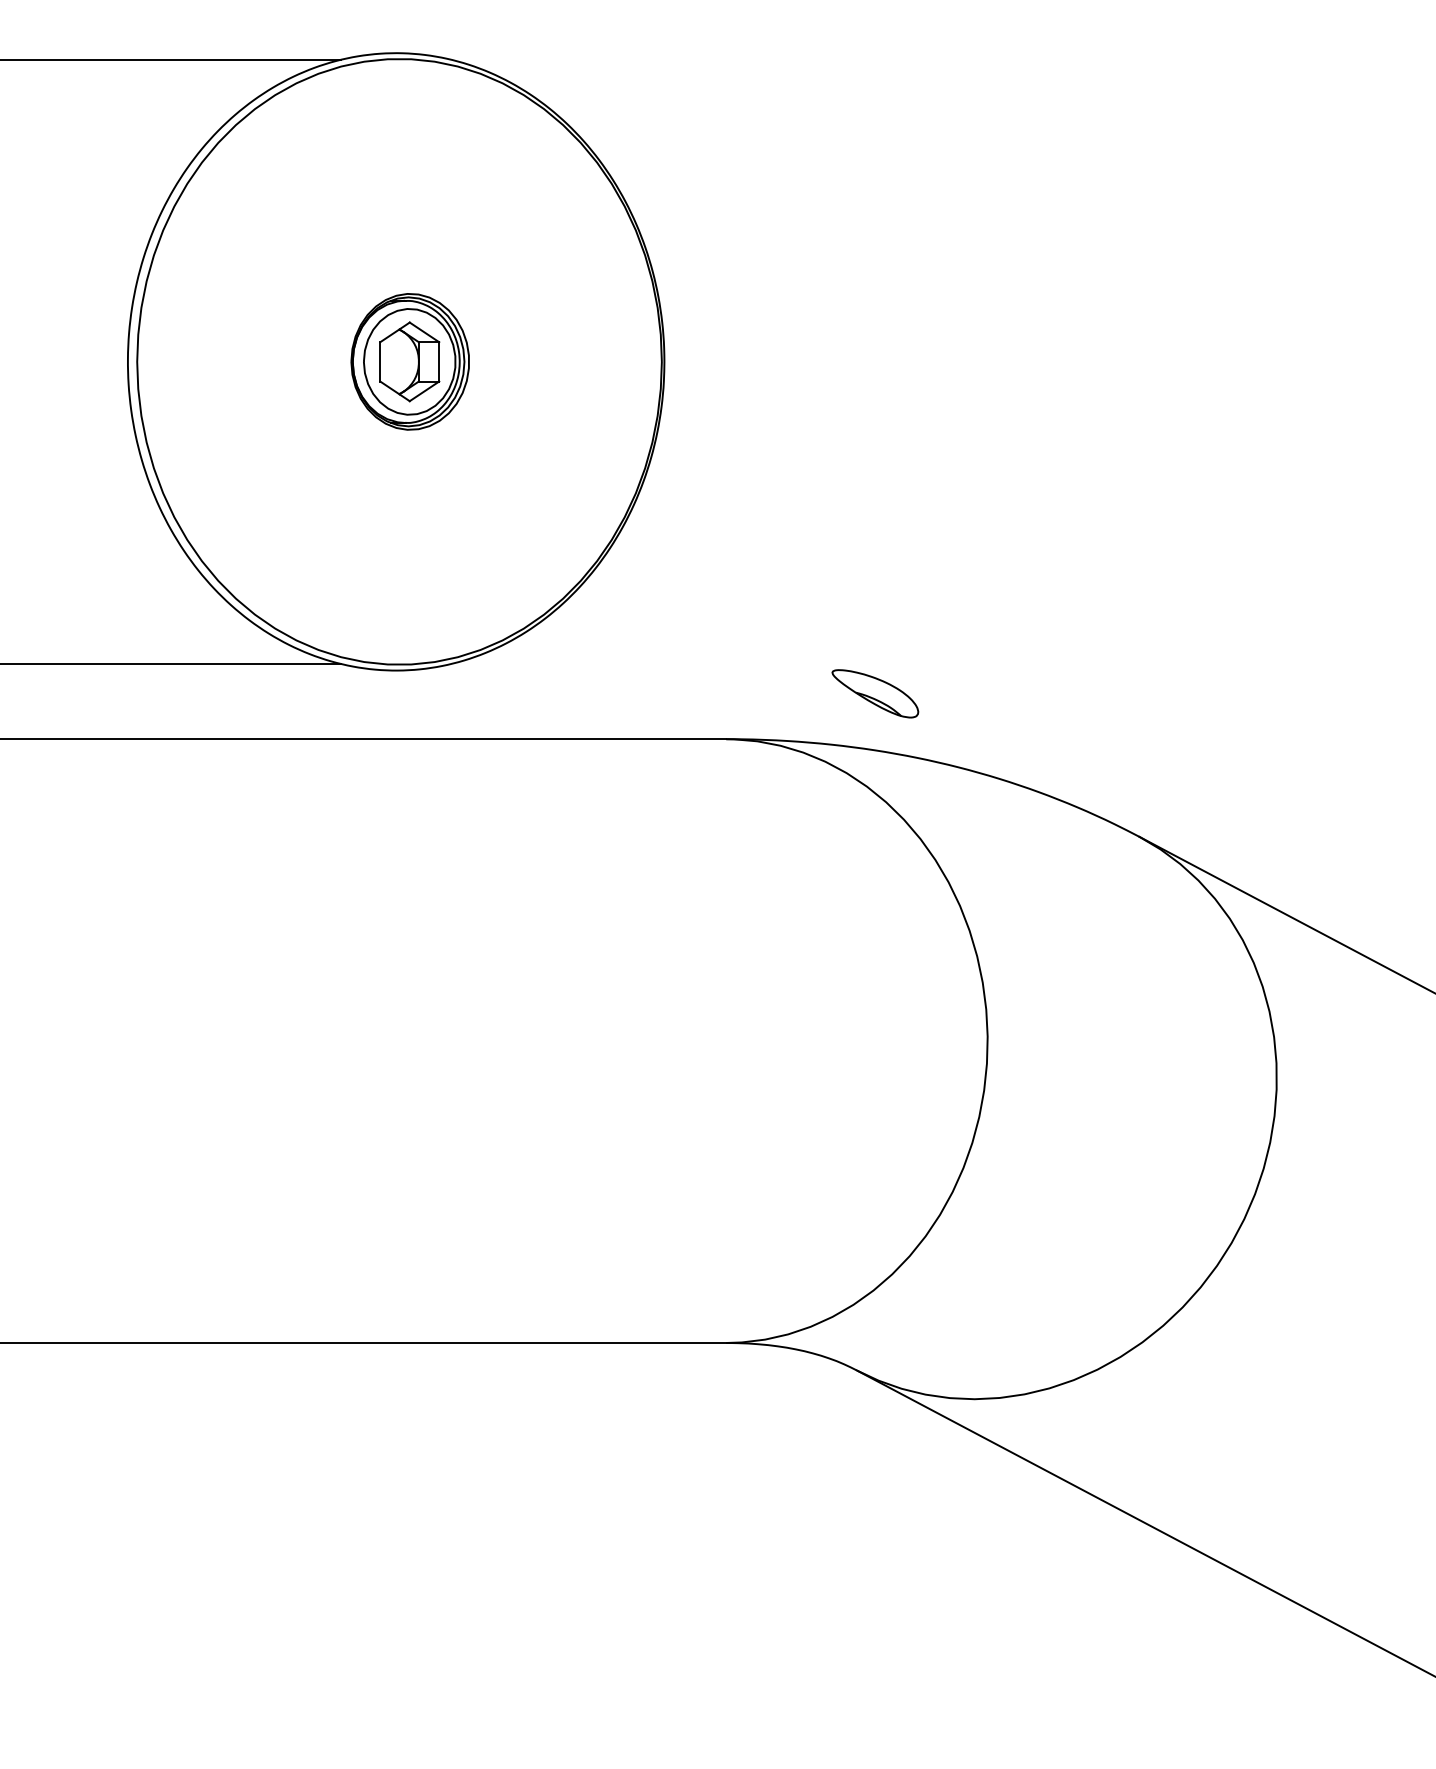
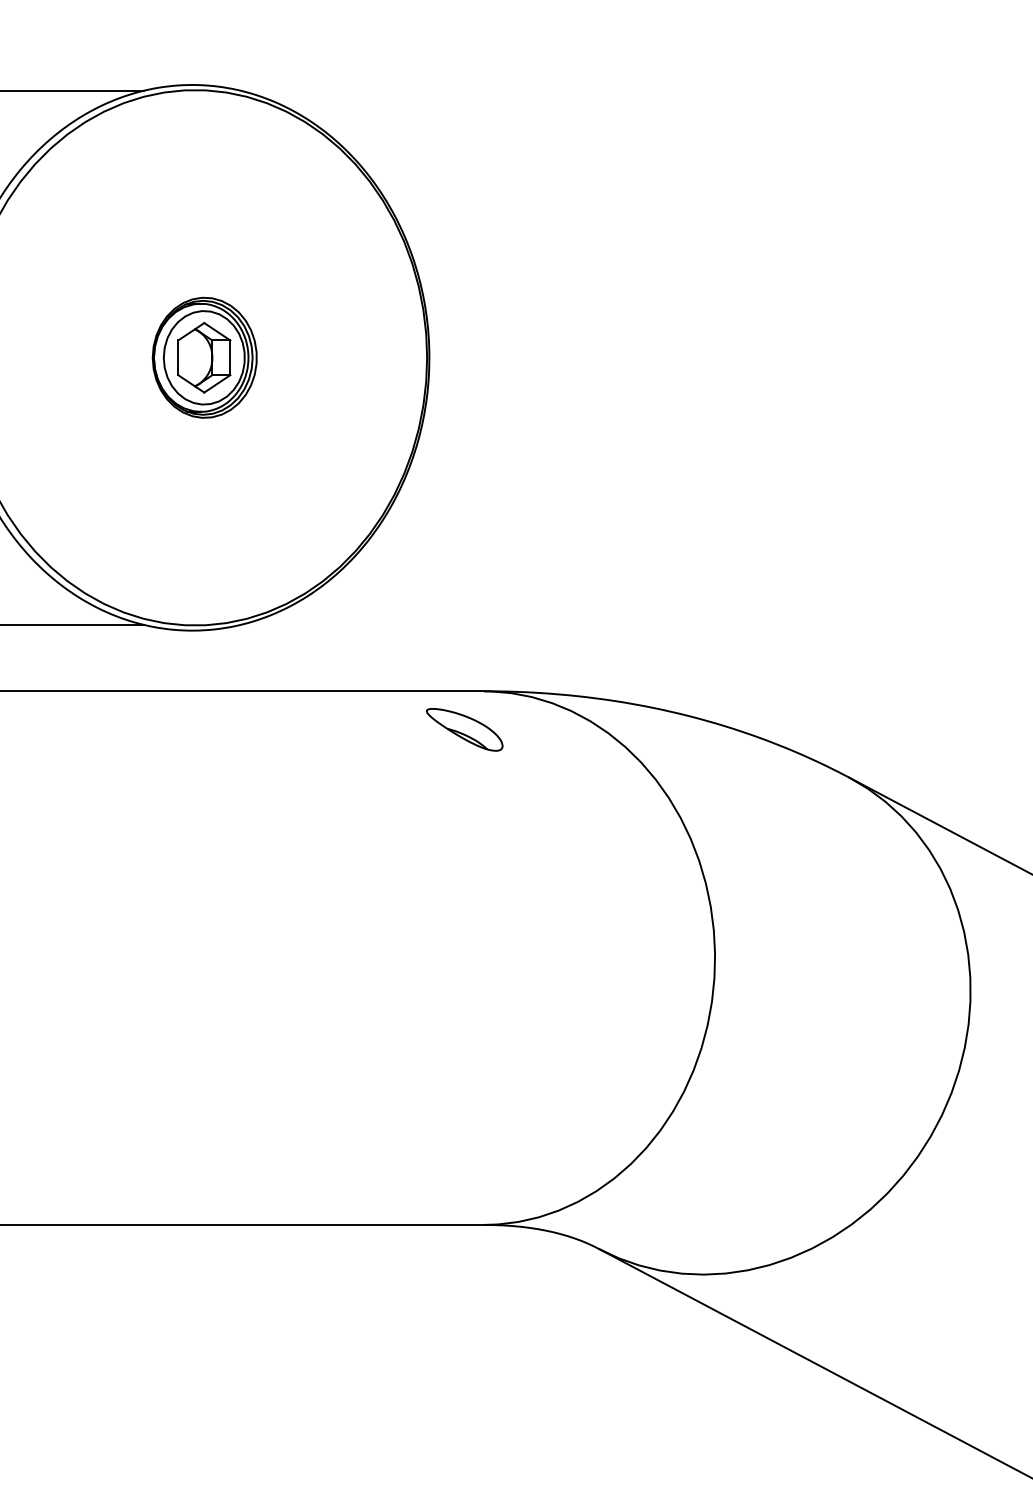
part: (875, 693) -> (464, 729), moved

